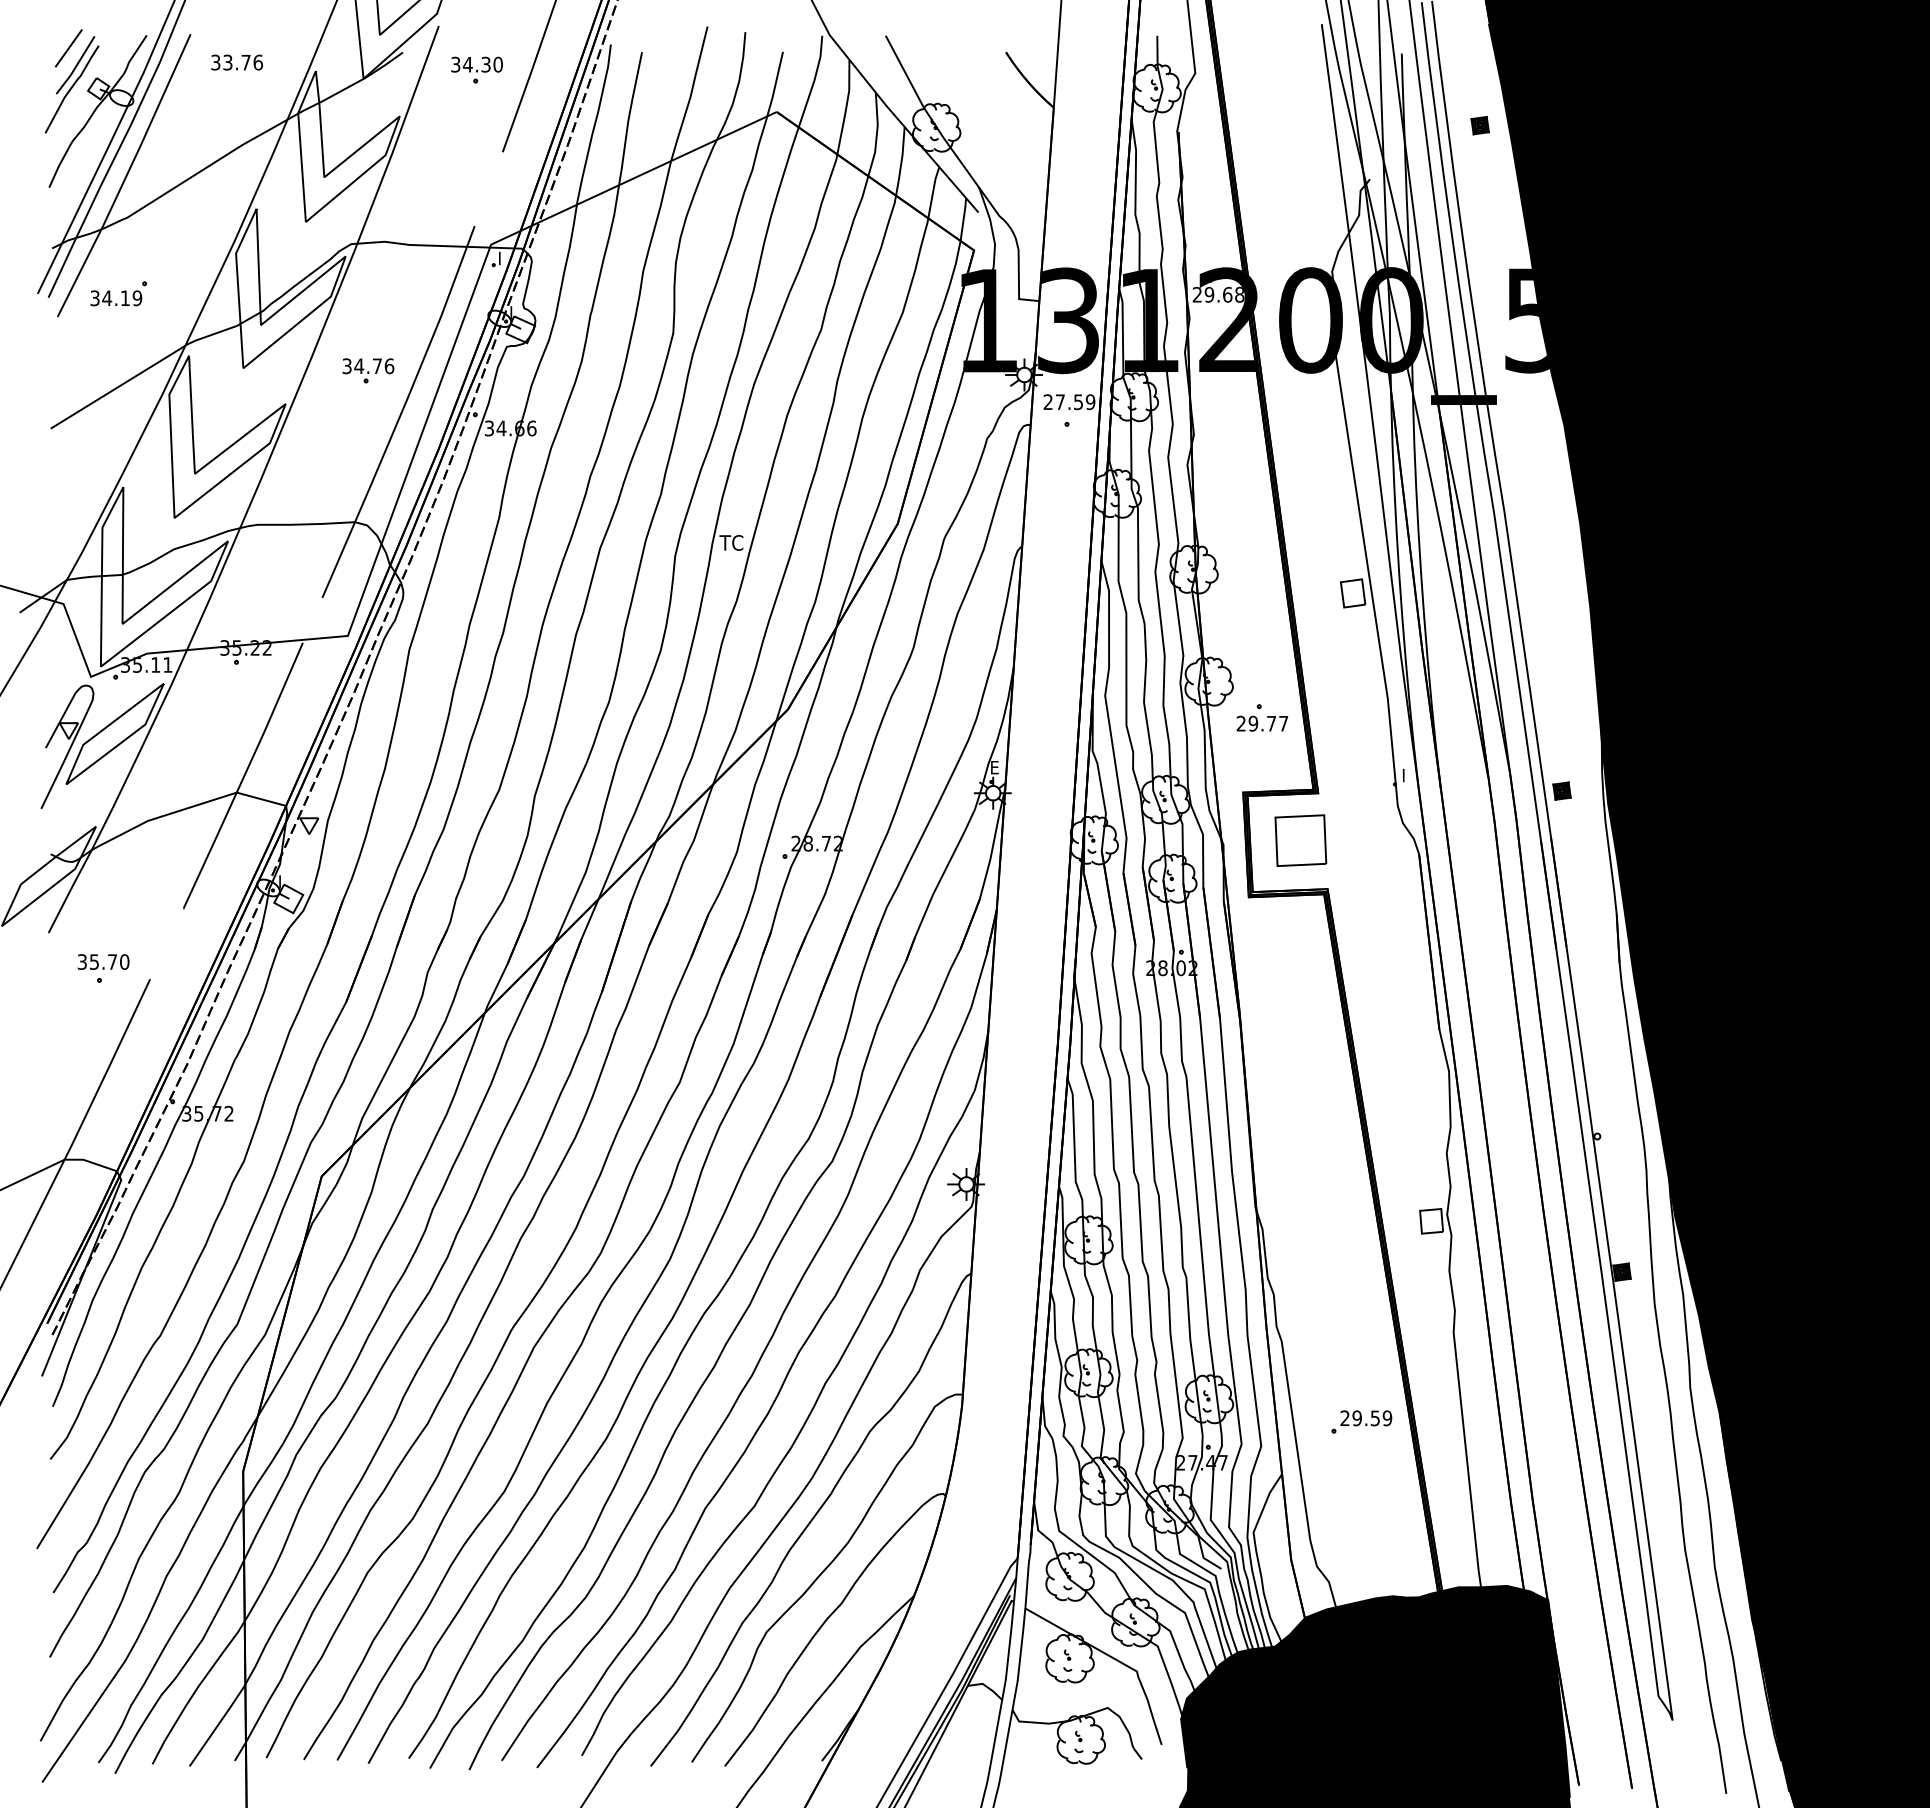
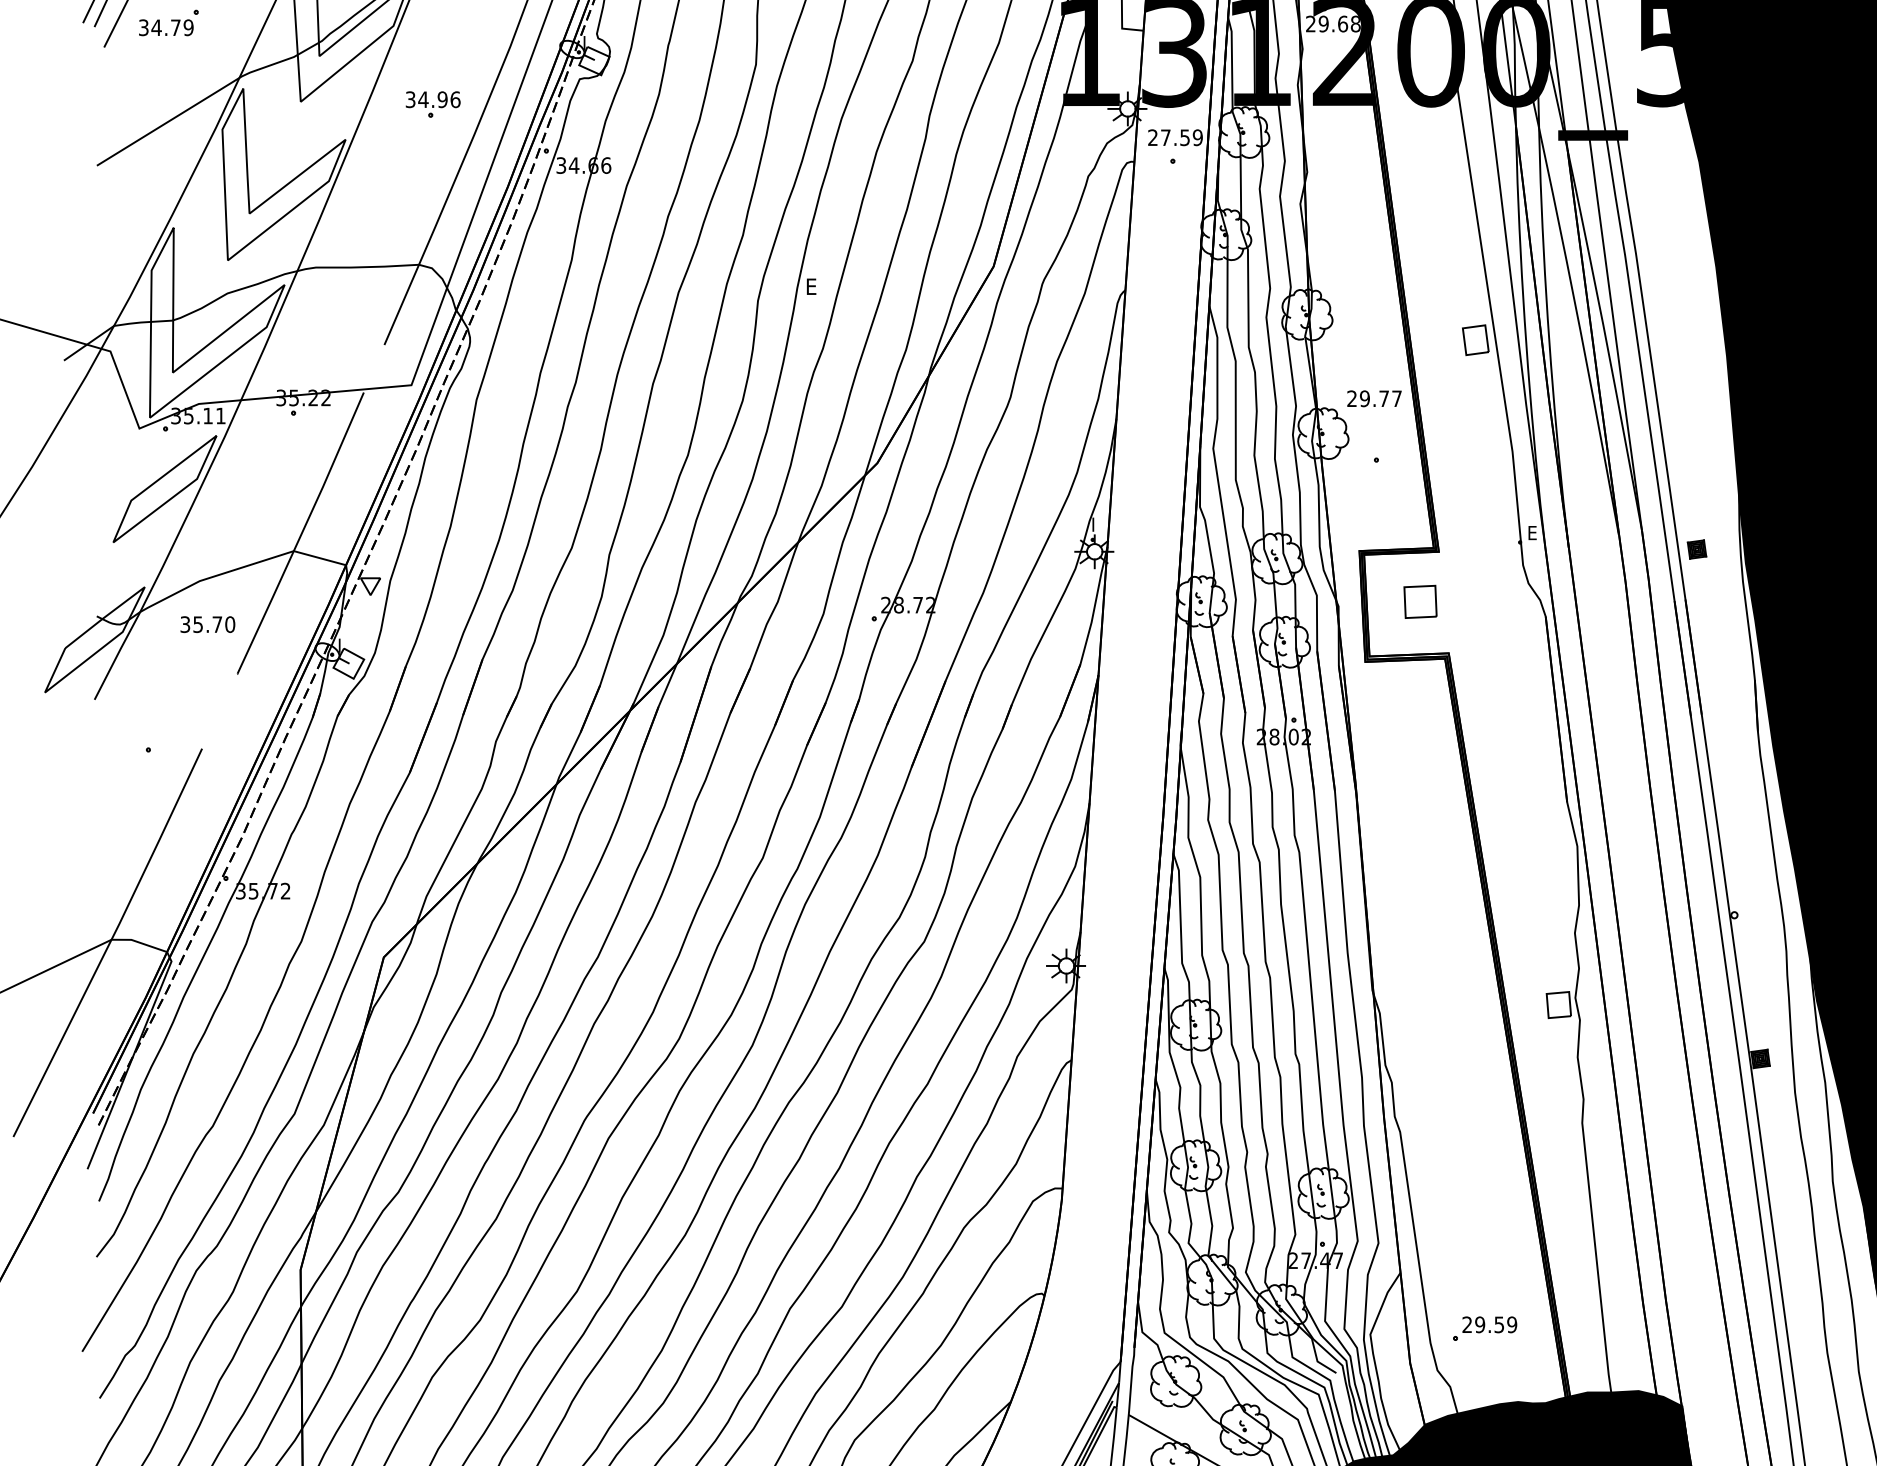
text: (125, 297) -> (176, 26), 34.19 -> 34.79
text: (377, 366) -> (442, 99), 34.76 -> 34.96
text: (731, 542) -> (817, 286), TC -> E
text: (1262, 723) -> (1374, 398), moved
part: (67, 746) -> (114, 502), removed
text: (995, 767) -> (1097, 524), E -> I
text: (1407, 775) -> (1533, 533), I -> E
part: (1300, 840) -> (1420, 601), size x0.6
text: (103, 961) -> (207, 624), moved
part: (1361, 1421) -> (1484, 1328), moved

